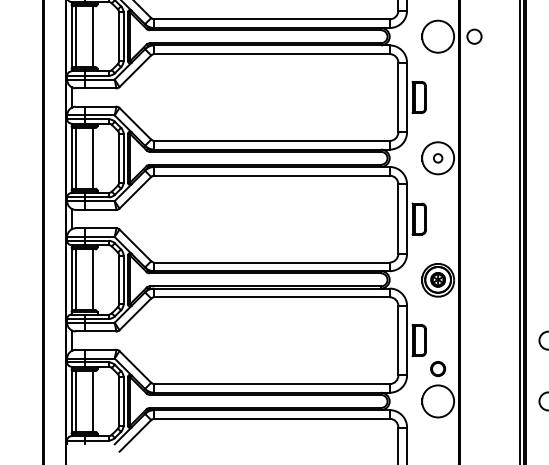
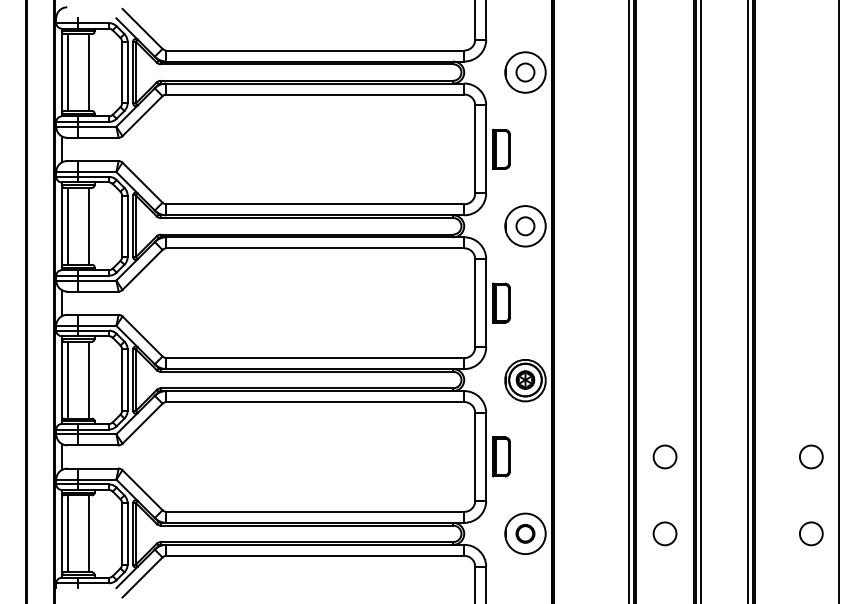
circle: (474, 36) -> (525, 72), moved
circle: (438, 158) -> (525, 226), size x1.67
circle: (438, 368) -> (525, 533), moved

